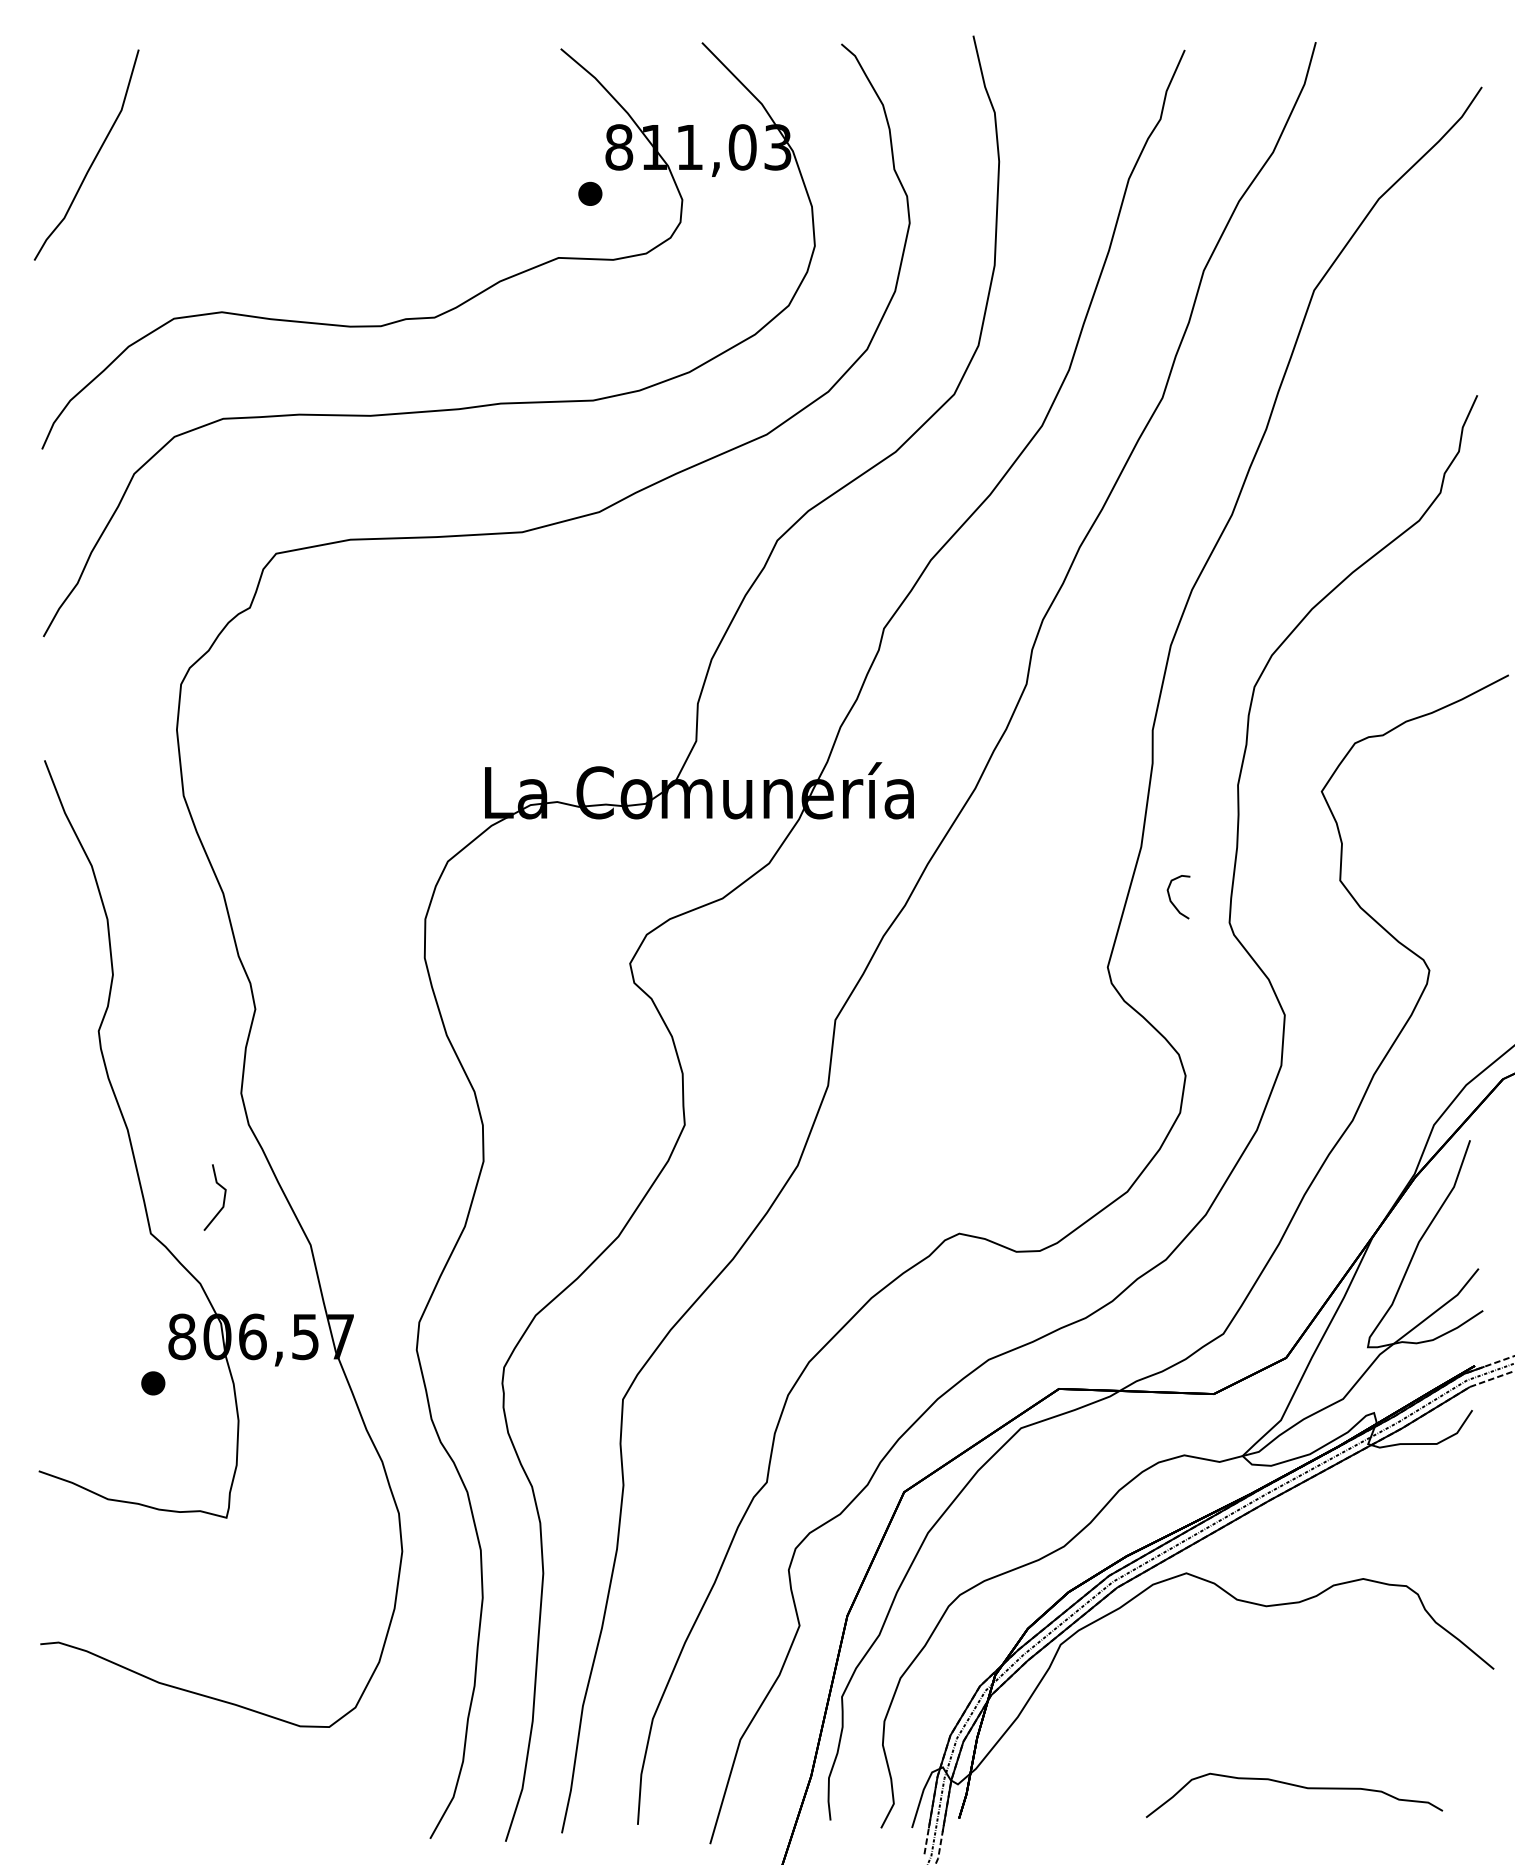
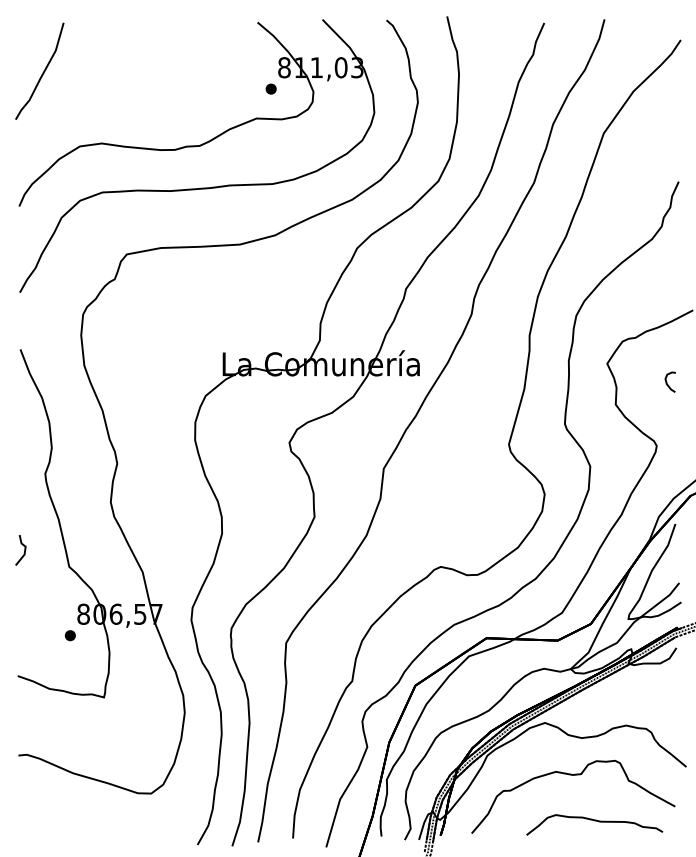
curve: (1172, 897) -> (667, 382), moved
line: (223, 1198) -> (24, 550), moved
curve: (1248, 1687) -> (573, 775), added

